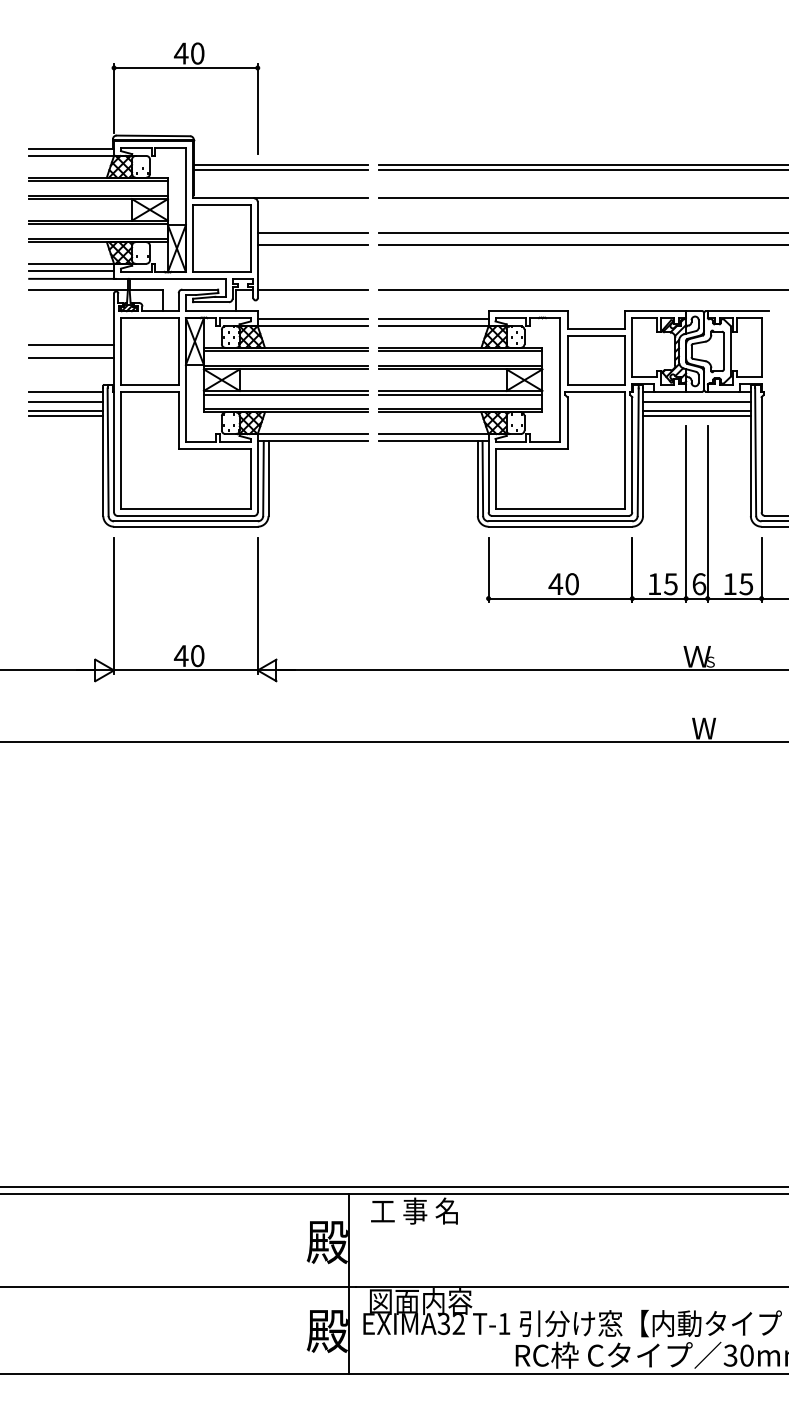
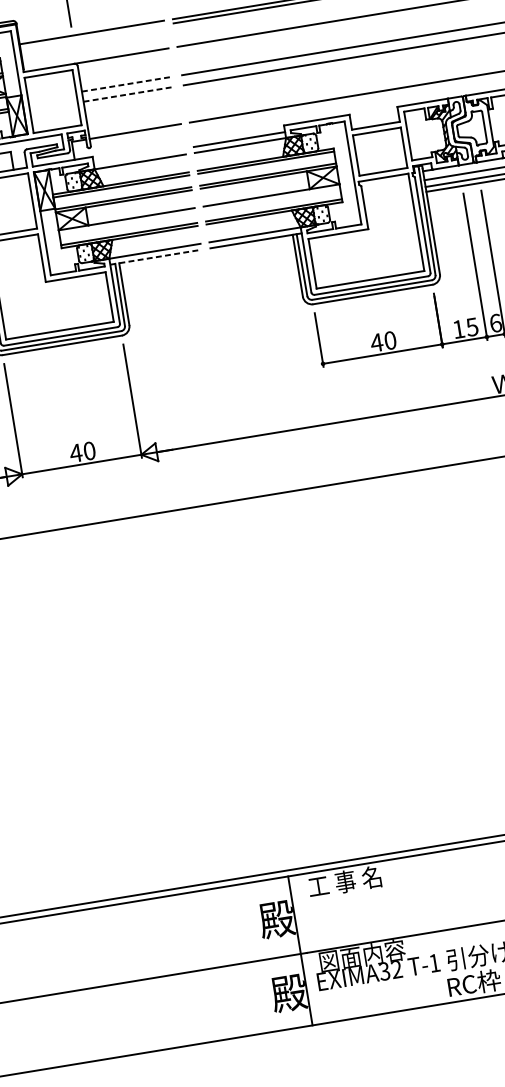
line: (280, 170) -> (92, 37), removed
line: (313, 232) -> (128, 84), solid -> dashed
line: (313, 244) -> (129, 94), solid -> dashed
line: (312, 319) -> (139, 156), removed
line: (285, 394) -> (126, 222), removed
line: (460, 394) -> (272, 198), removed
line: (313, 441) -> (156, 257), solid -> dashed

